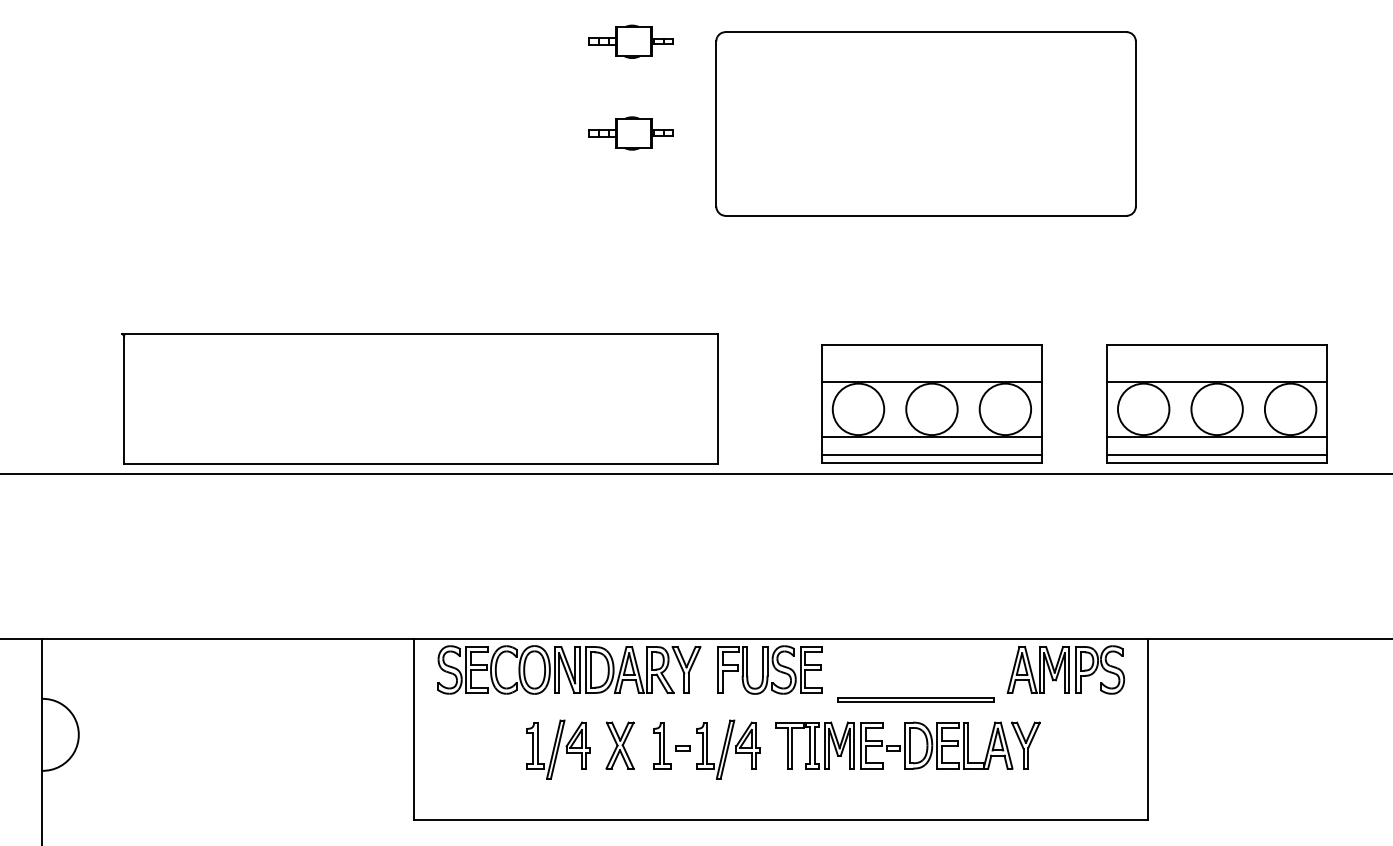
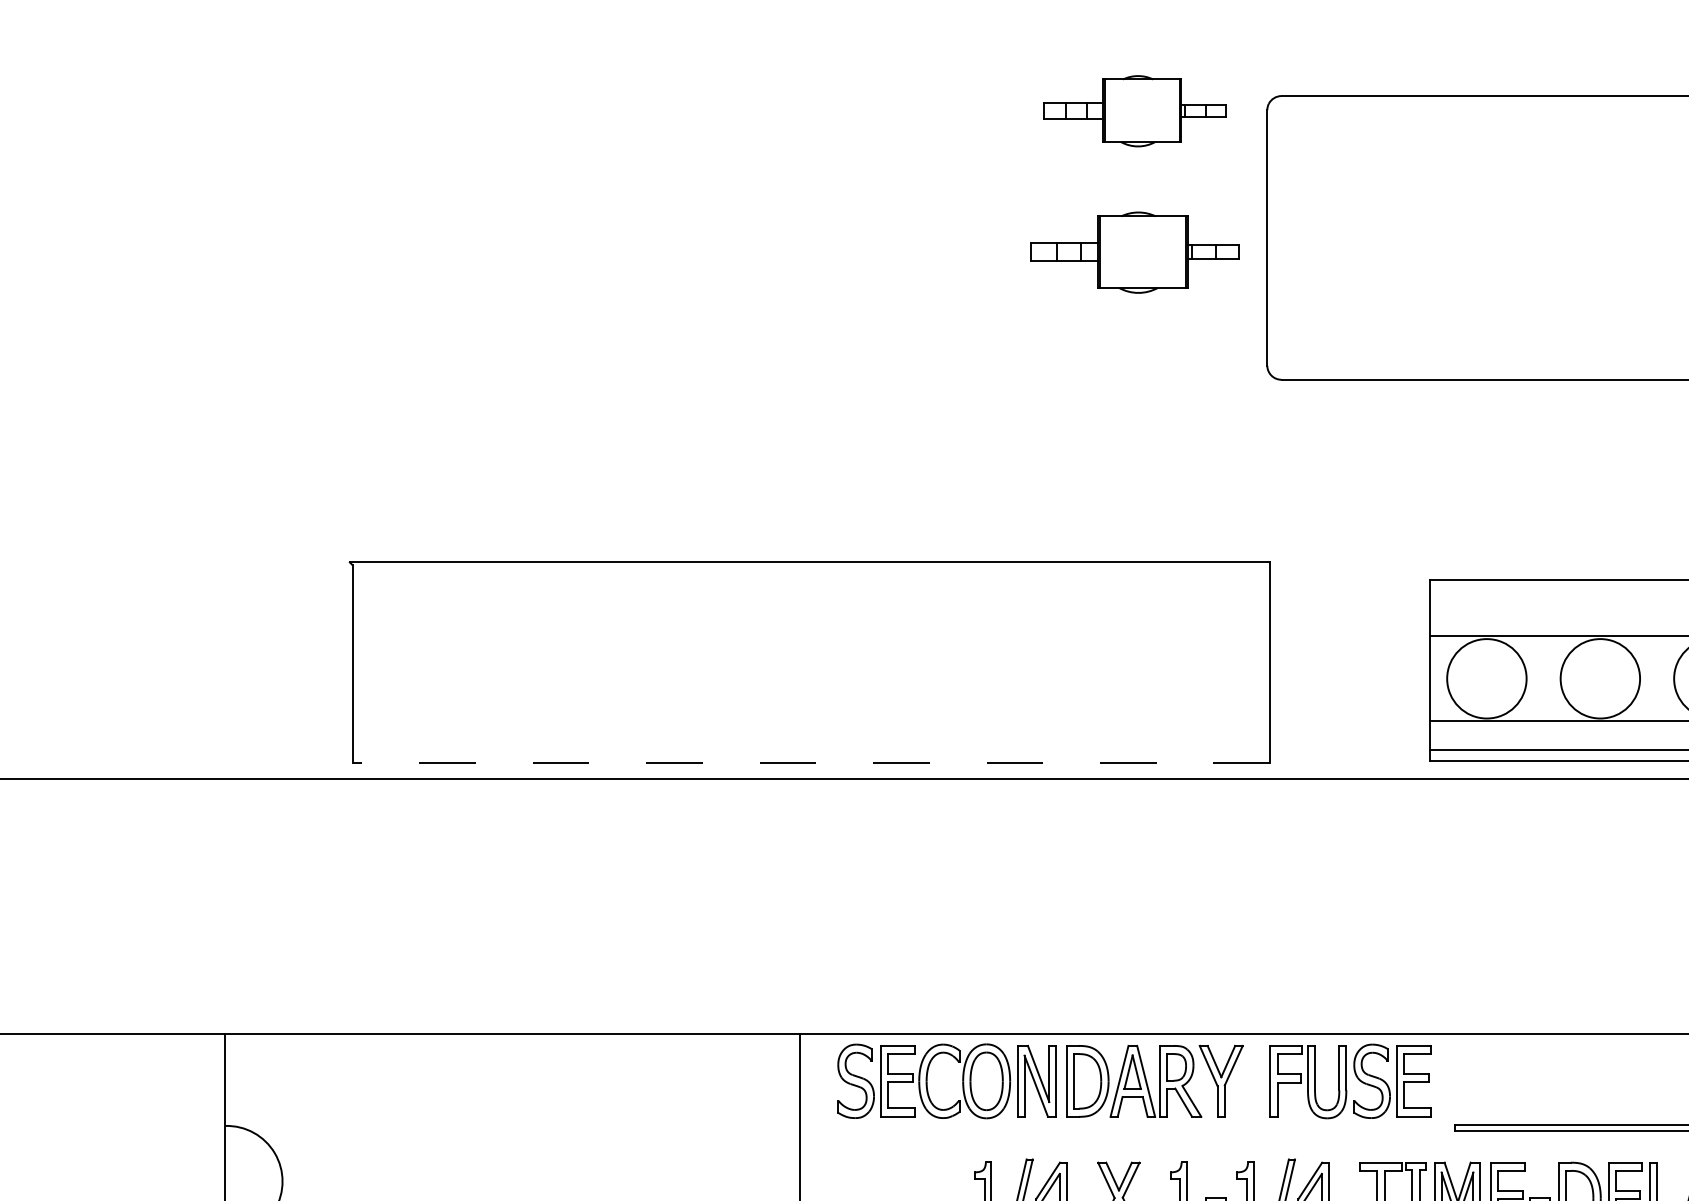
part: (630, 41) -> (1134, 110), size x1.4
part: (630, 133) -> (1134, 252), size x1.6
line: (421, 464) -> (811, 763), solid -> dashed

